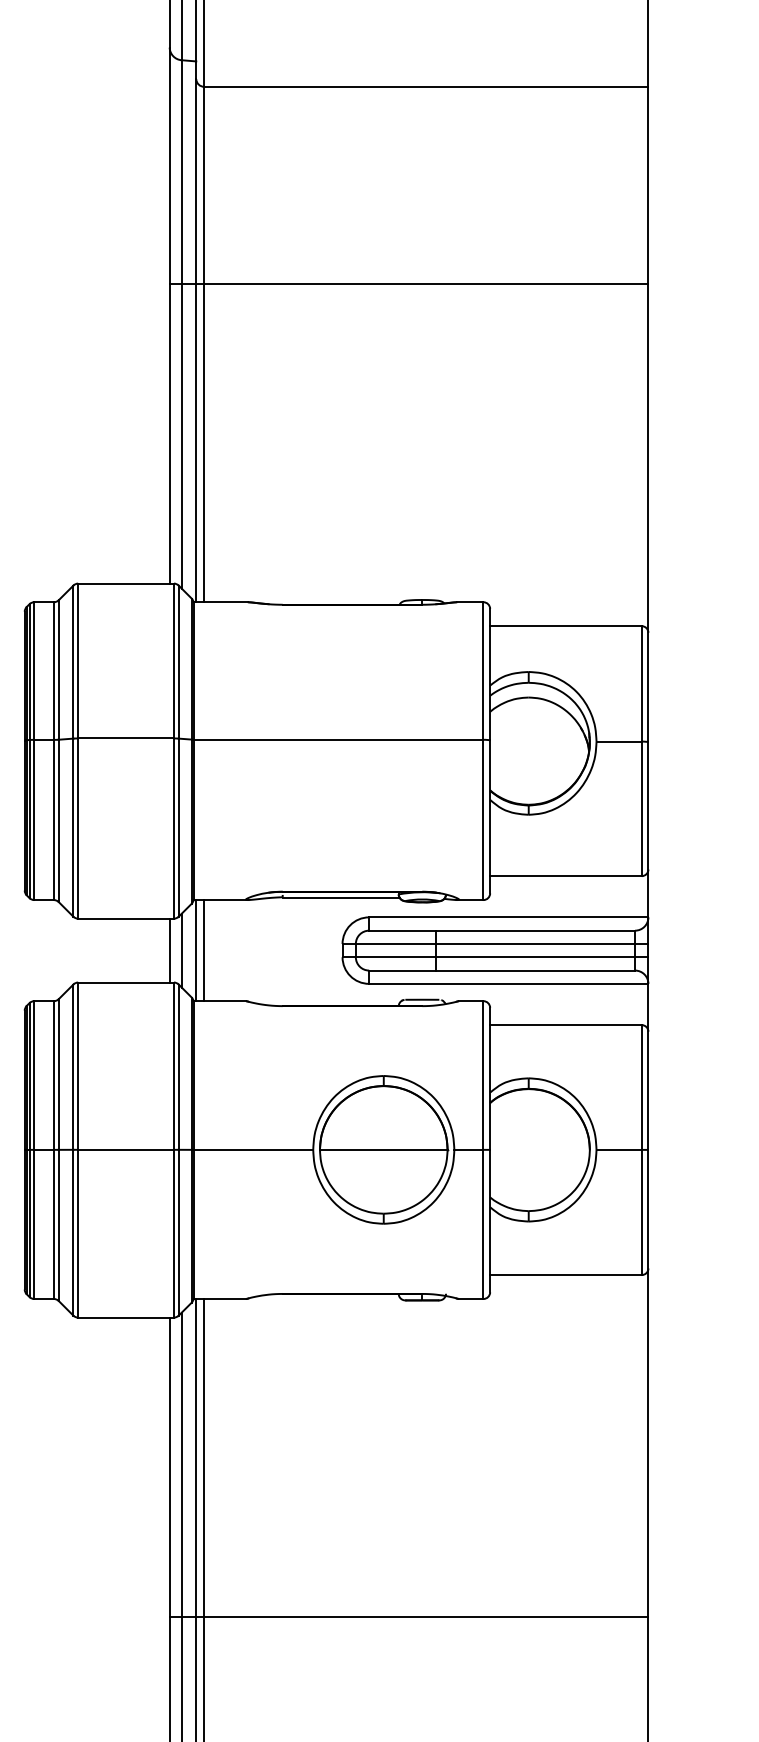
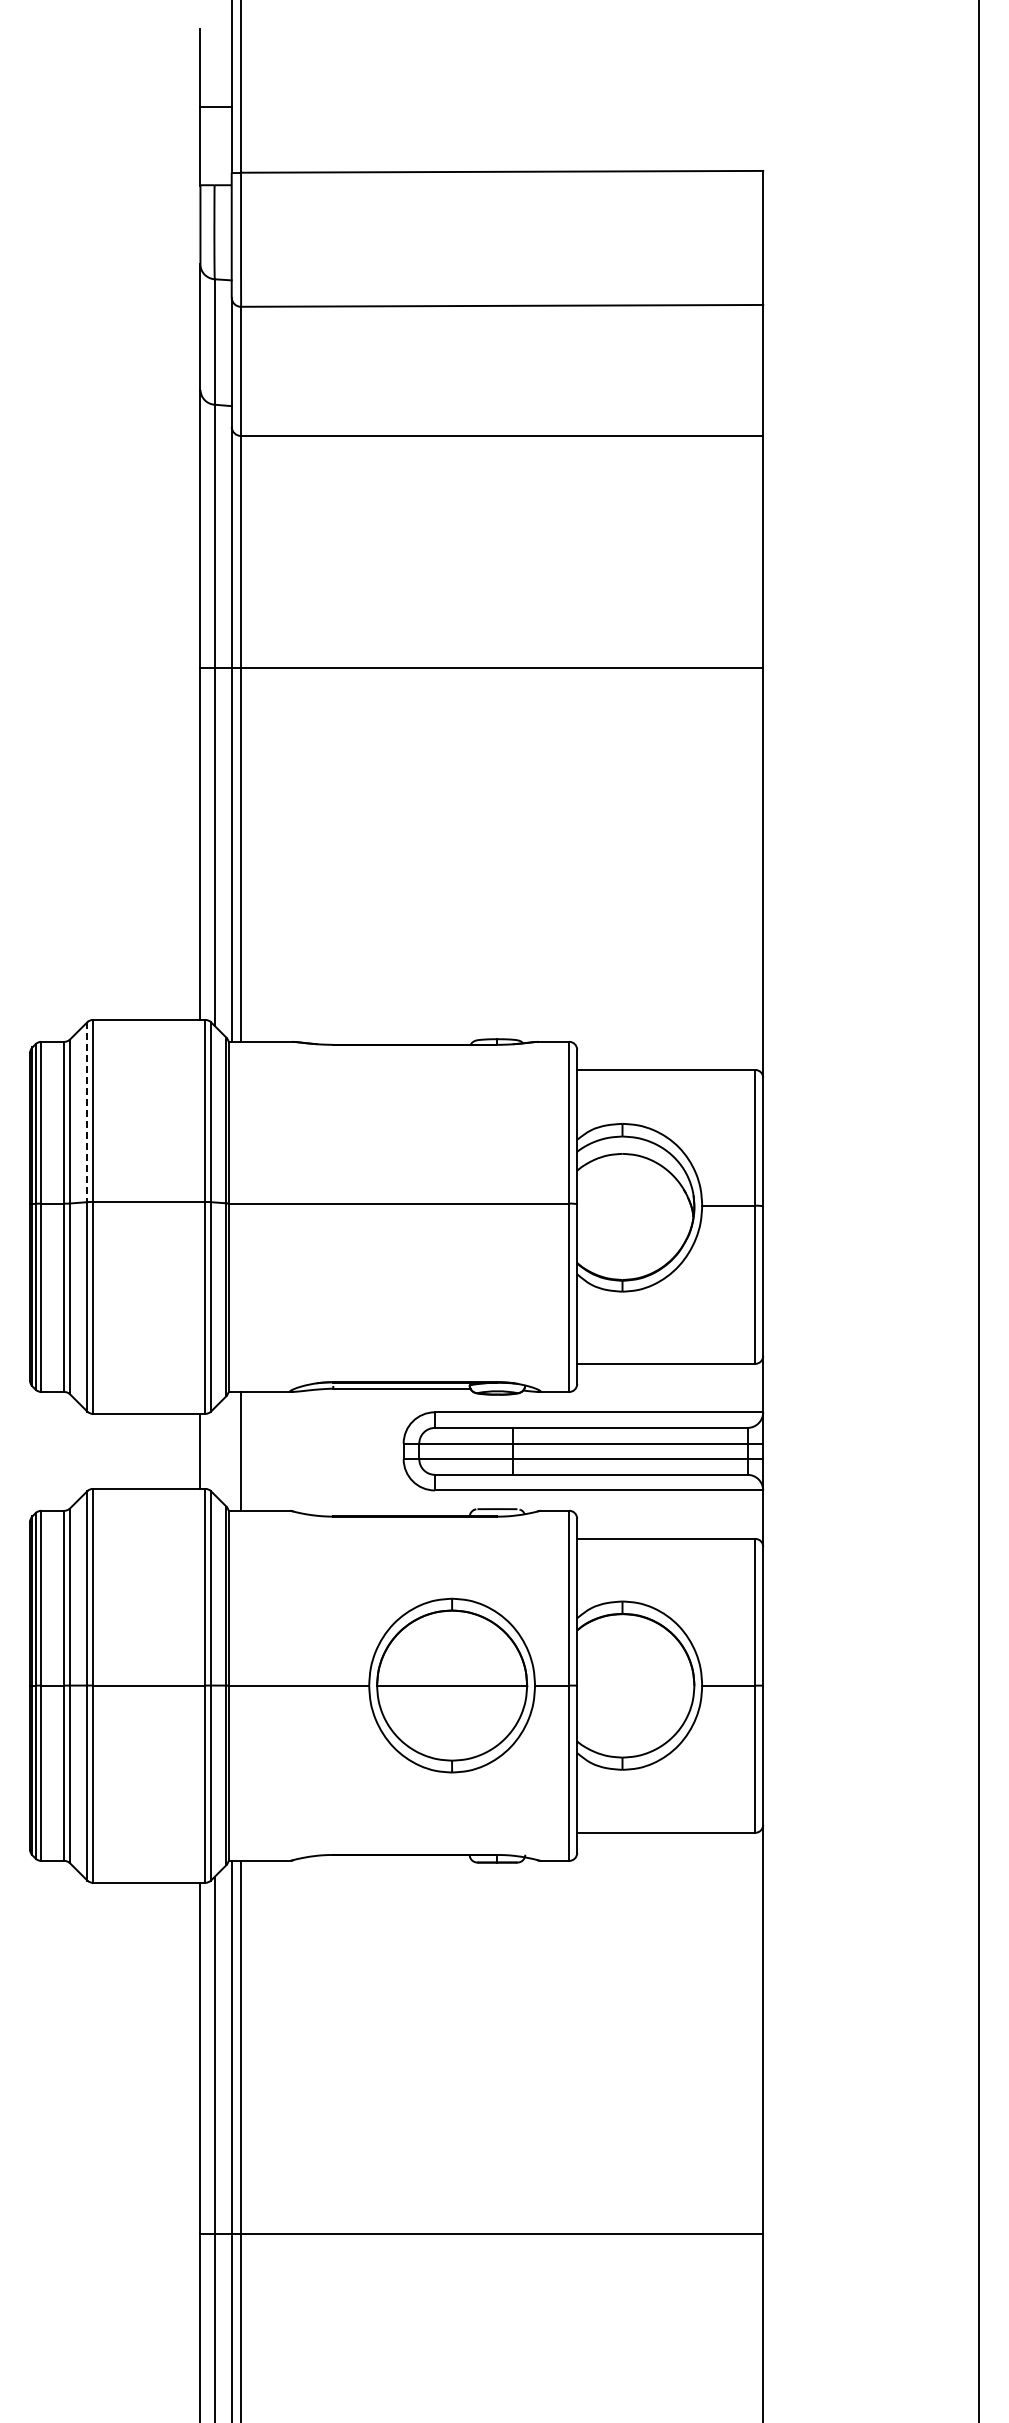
line: (73, 662) -> (87, 1112), solid -> dashed
line: (181, 949) -> (214, 1450), removed
line: (196, 949) -> (231, 1450), removed

